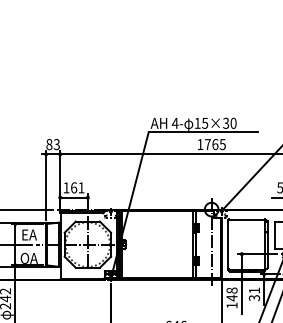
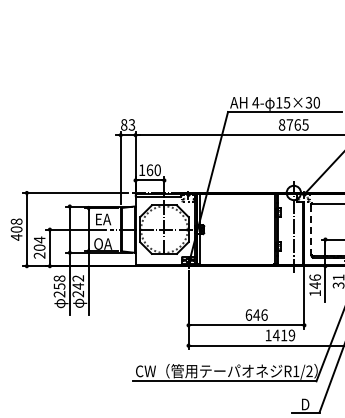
text: (200, 144) -> (282, 124), 1765 -> 8765
text: (81, 188) -> (157, 170), 161 -> 160
line: (228, 244) -> (311, 229), solid -> dashed
text: (231, 290) -> (314, 277), 148 -> 146

